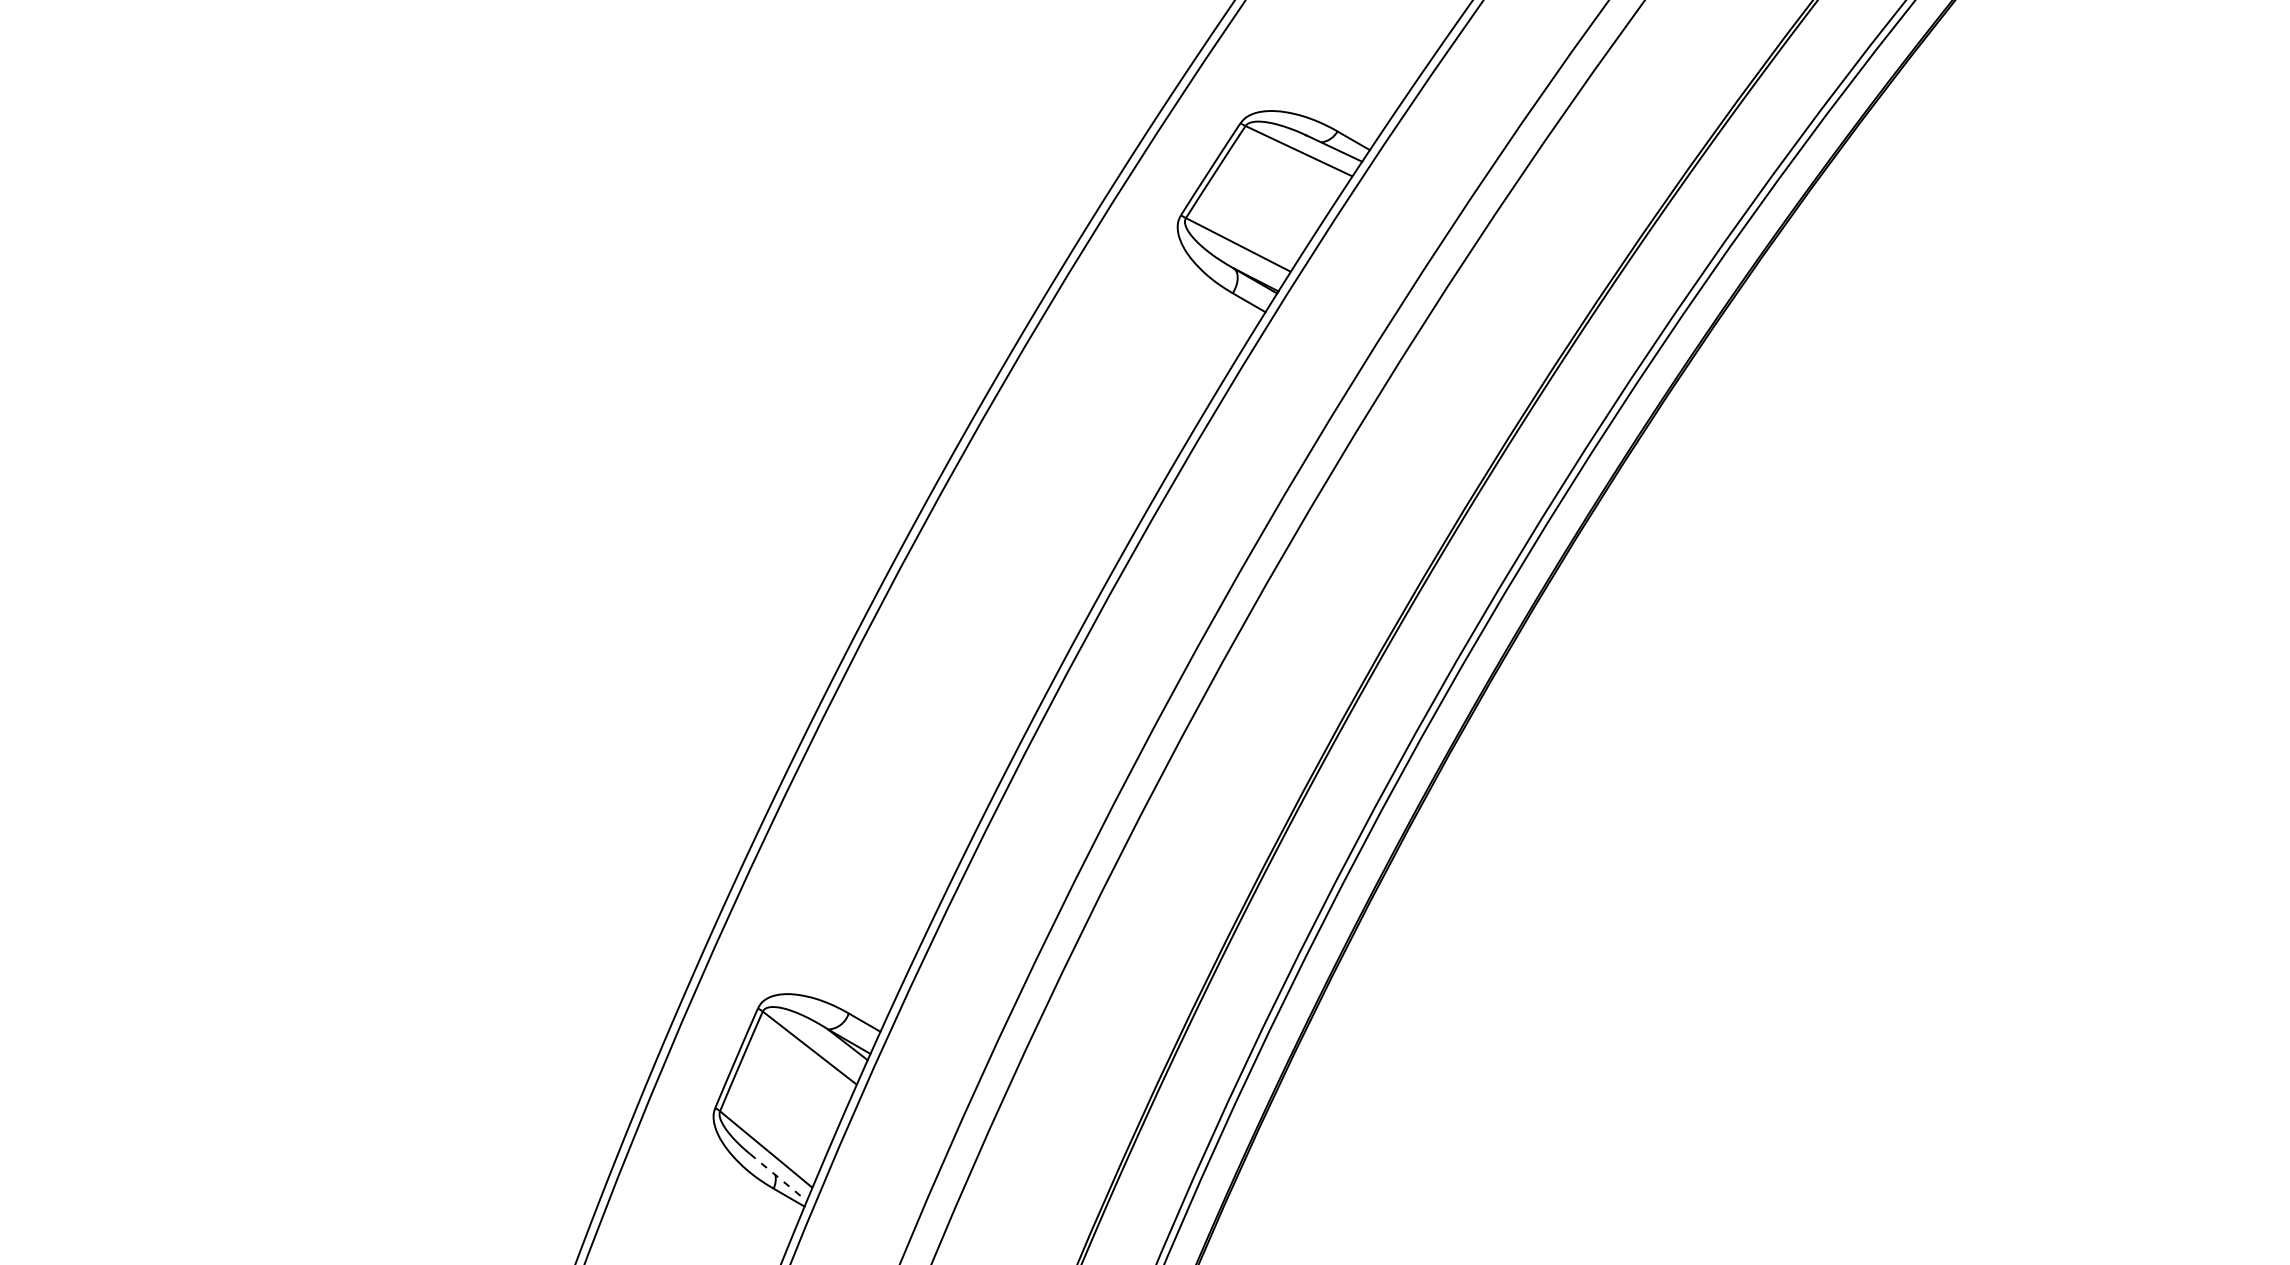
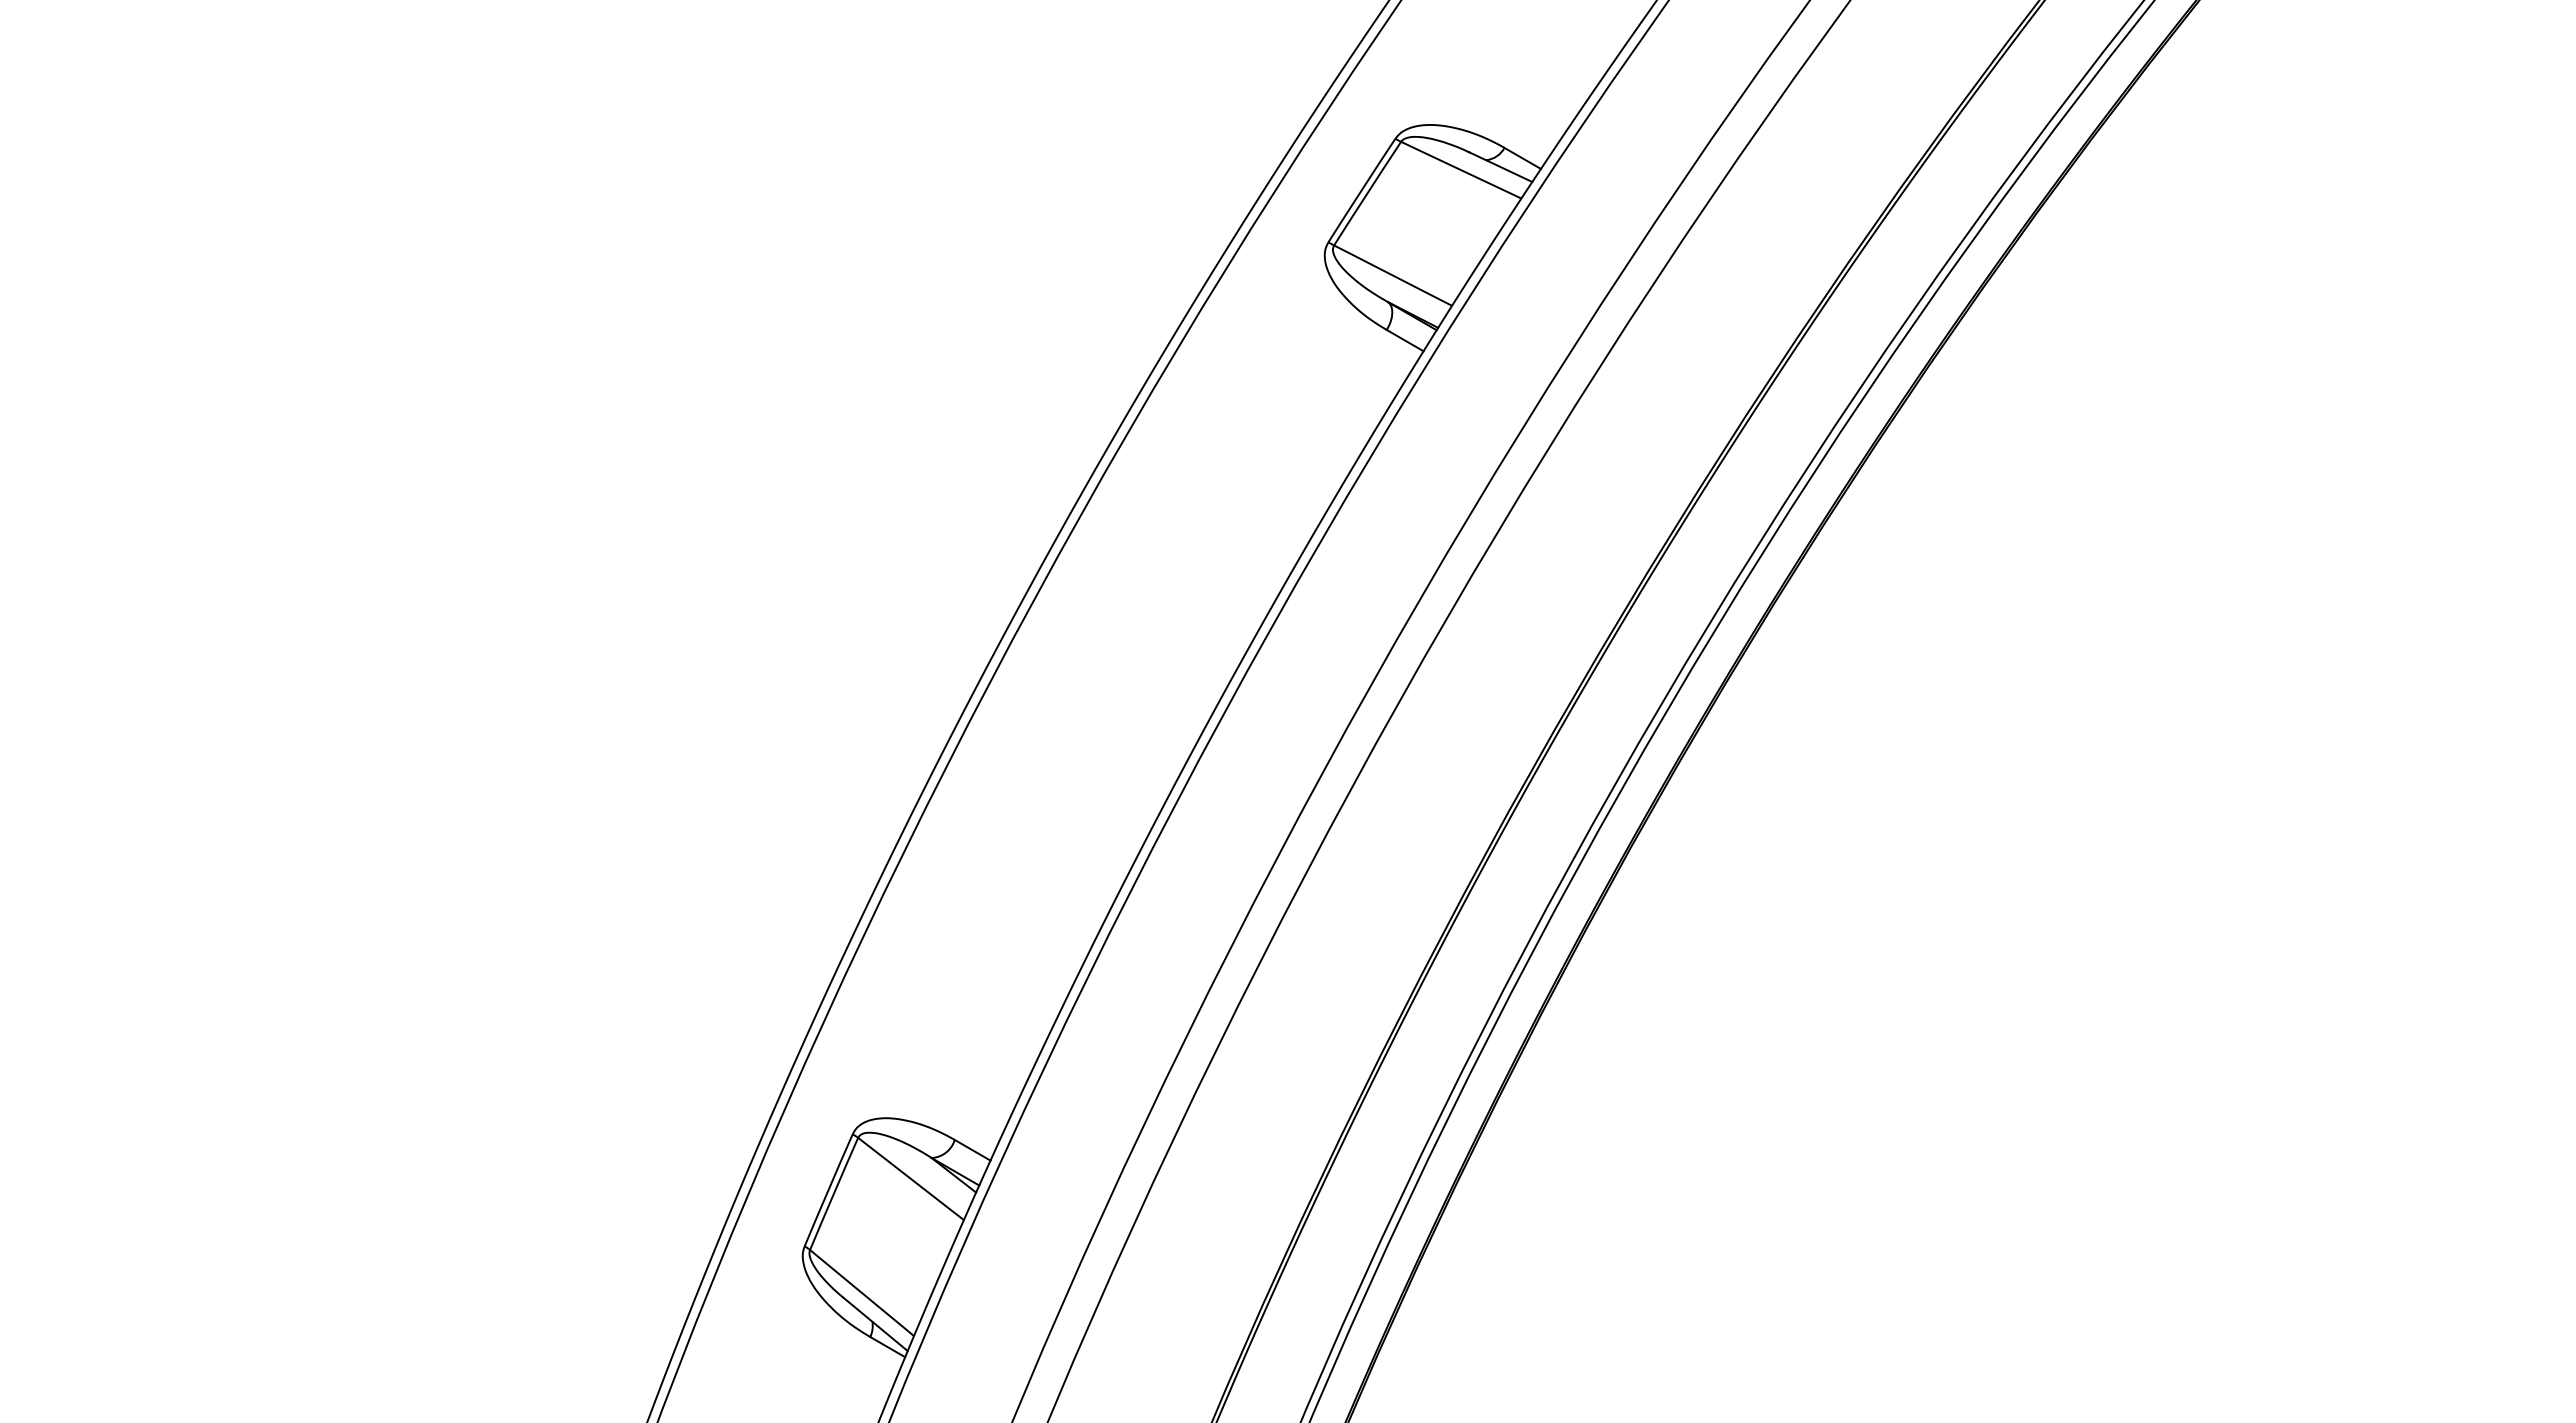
line: (778, 1177) -> (875, 1324), dashed -> solid

